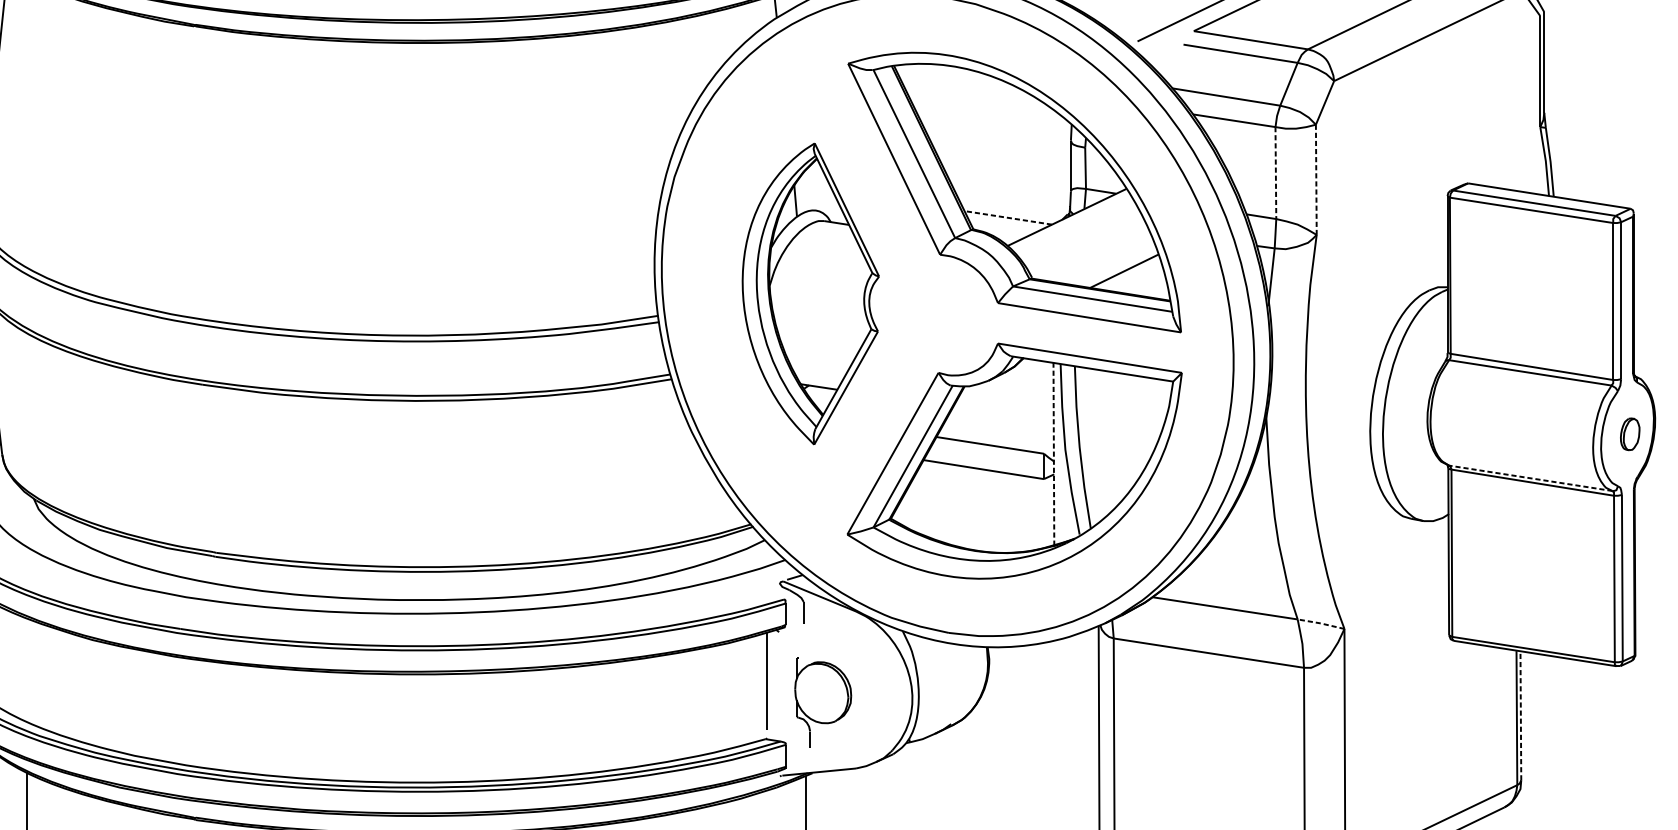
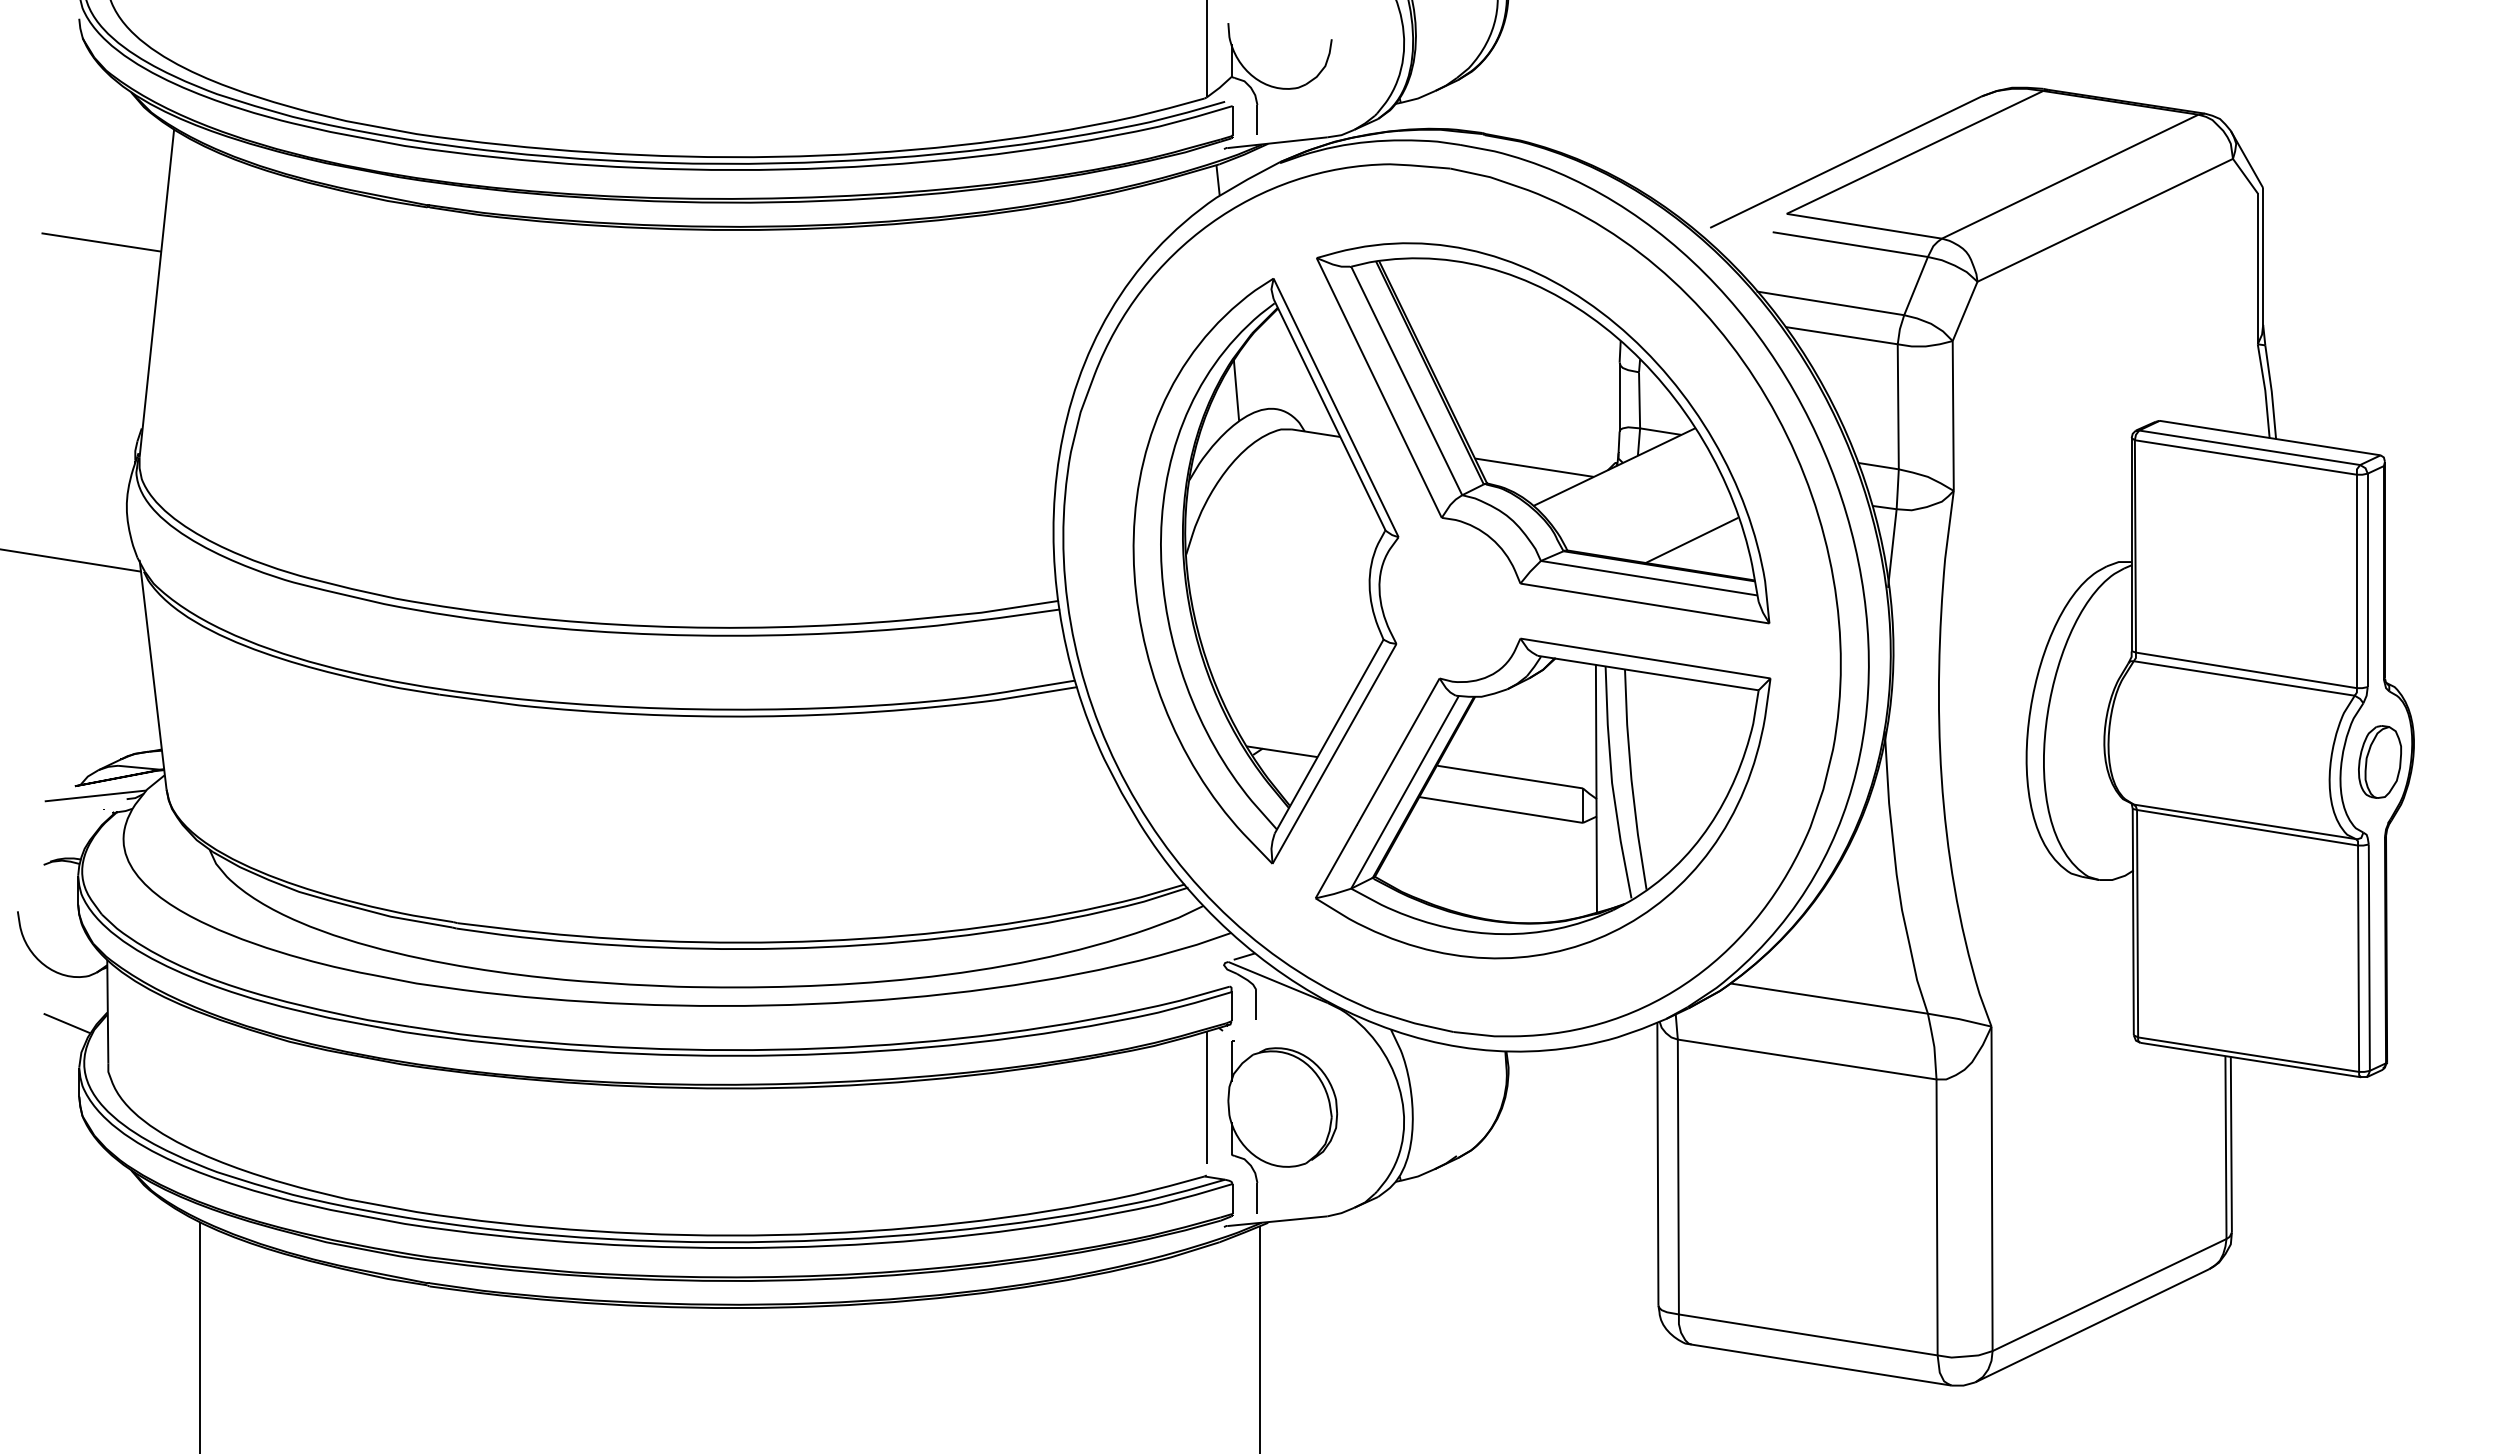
line: (1276, 172) -> (1898, 406), dashed -> solid
line: (1316, 179) -> (1953, 415), dashed -> solid
line: (1008, 217) -> (1534, 467), dashed -> solid
part: (810, 294) -> (1265, 571), size x1.43
part: (1629, 433) -> (2379, 761), size x1.67
line: (1053, 453) -> (1596, 788), dashed -> solid
line: (1530, 478) -> (2244, 821), dashed -> solid
line: (1320, 623) -> (1959, 1019), dashed -> solid
part: (822, 702) -> (1282, 1126), size x1.43
line: (1520, 715) -> (2231, 1144), dashed -> solid

